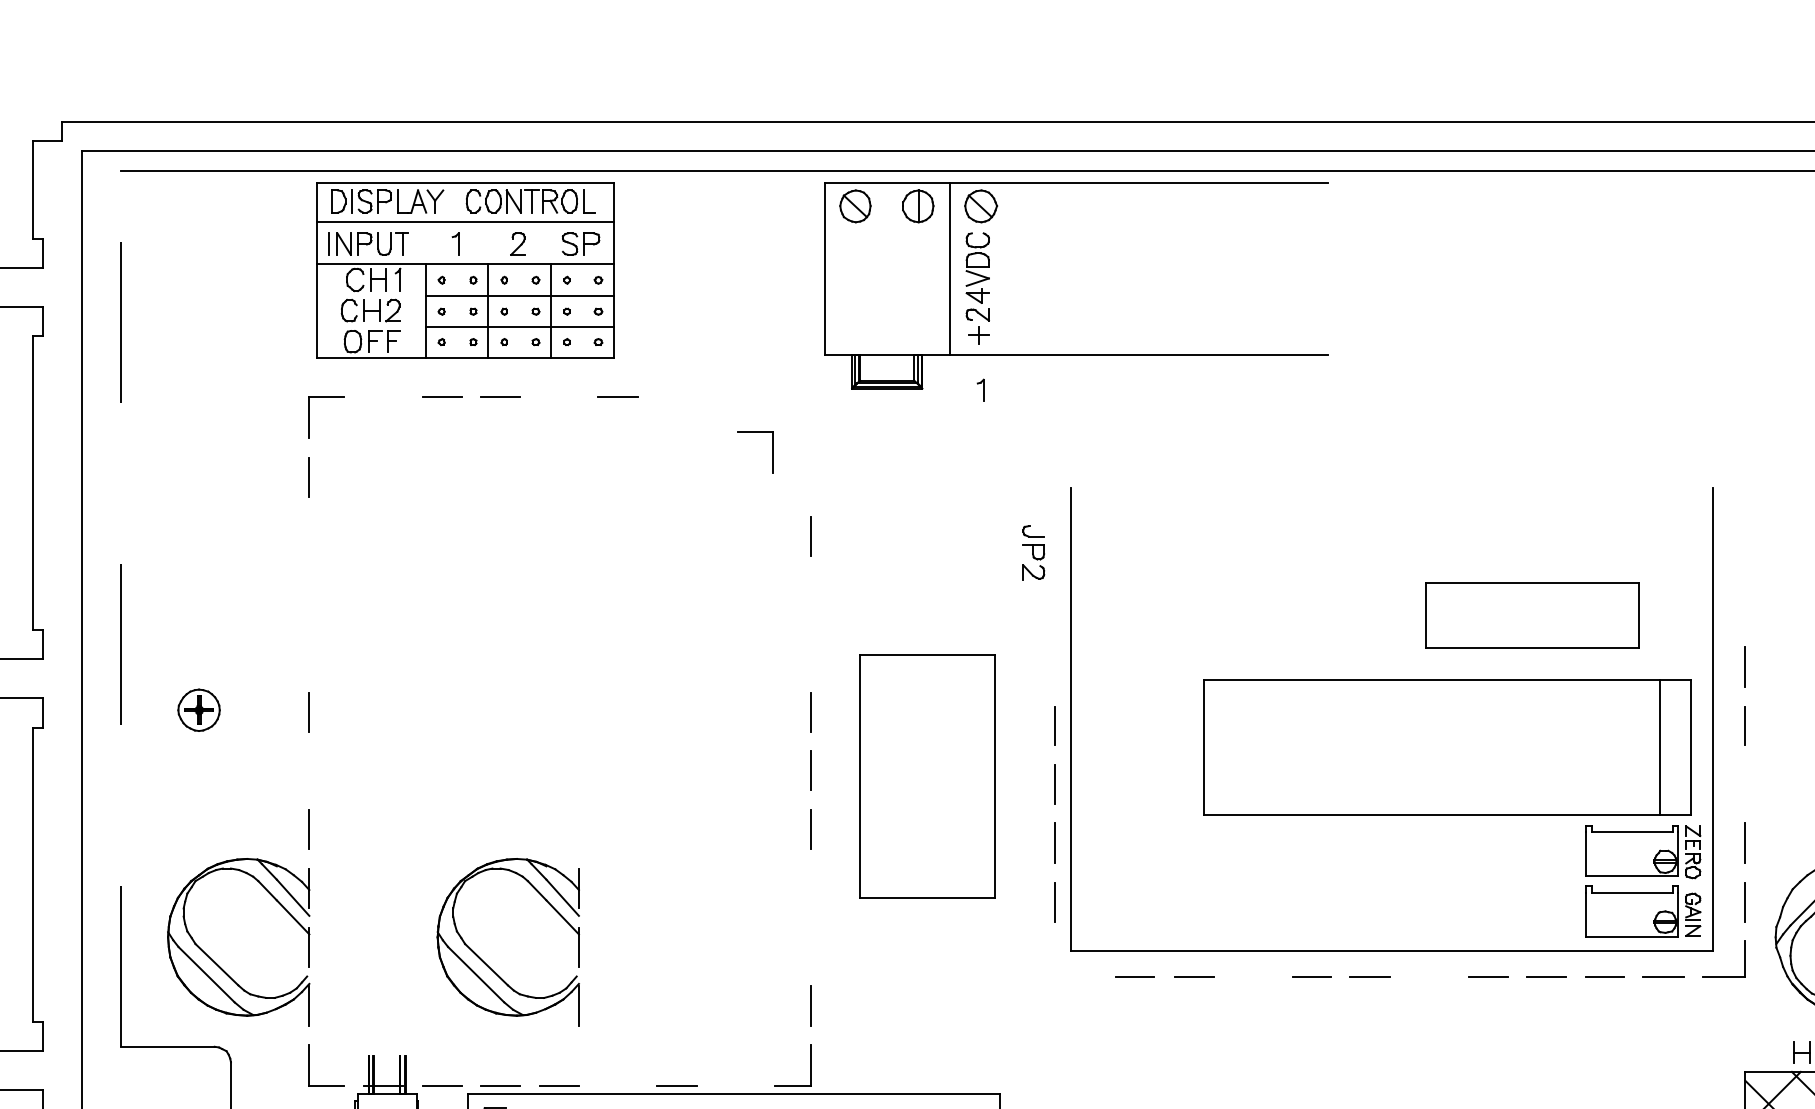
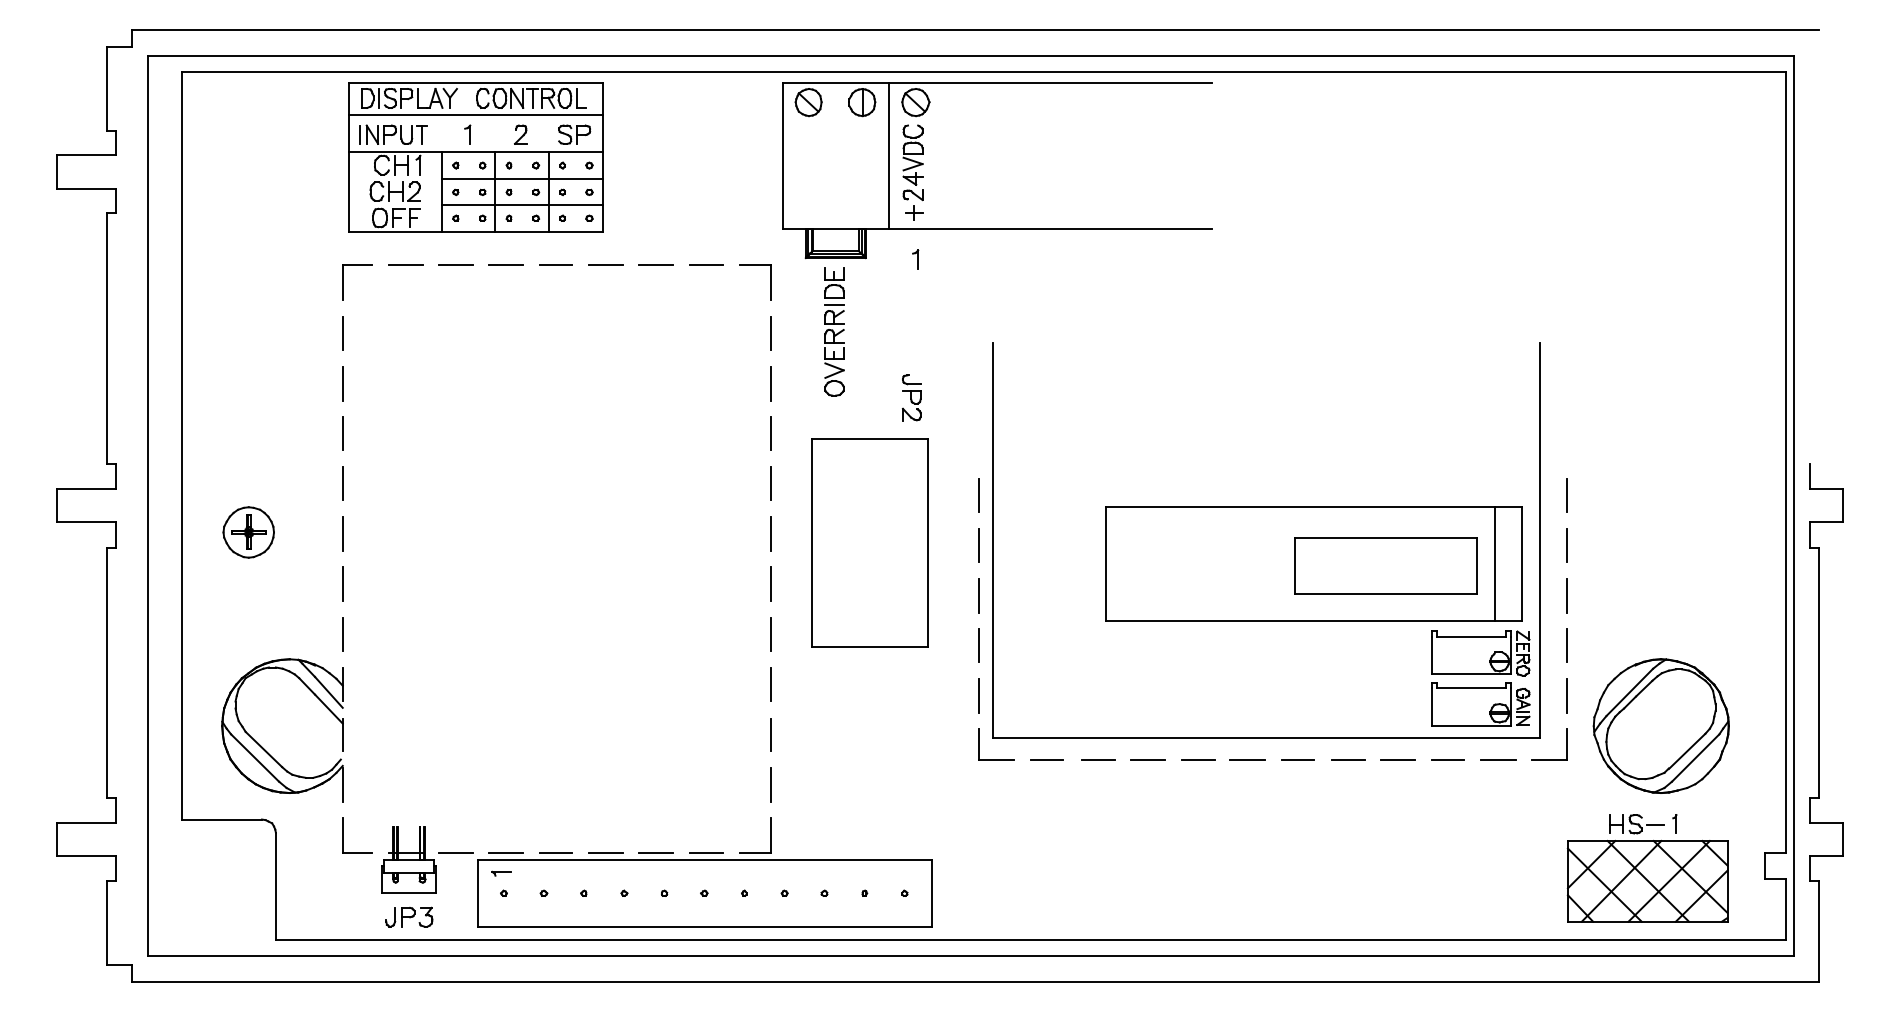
line: (735, 396) -> (706, 264), added
line: (382, 397) -> (405, 265), added
line: (558, 397) -> (555, 265), added
line: (677, 397) -> (656, 265), added
part: (773, 452) -> (770, 282), moved
part: (885, 474) -> (834, 331), added
line: (810, 477) -> (770, 333), added
line: (309, 535) -> (342, 383), added
part: (1033, 552) -> (911, 397), moved
line: (309, 594) -> (342, 433), added
line: (810, 594) -> (770, 433), added
line: (120, 608) -> (181, 445), dashed -> solid
part: (1531, 615) -> (1385, 565), moved
line: (309, 652) -> (342, 483), added
line: (810, 652) -> (770, 483), added
line: (1055, 666) -> (979, 495), added
part: (198, 710) -> (248, 532), size x1.43
line: (309, 770) -> (342, 583), added
part: (926, 775) -> (869, 542), moved
line: (1743, 784) -> (1566, 595), added
line: (810, 887) -> (770, 683), added
line: (810, 947) -> (770, 734), added
part: (487, 963) -> (494, 748), removed
part: (1075, 976) -> (996, 759), added
line: (1252, 976) -> (1147, 759), added
line: (1428, 976) -> (1297, 759), added
line: (617, 1085) -> (605, 852), added
line: (734, 1085) -> (705, 852), added

